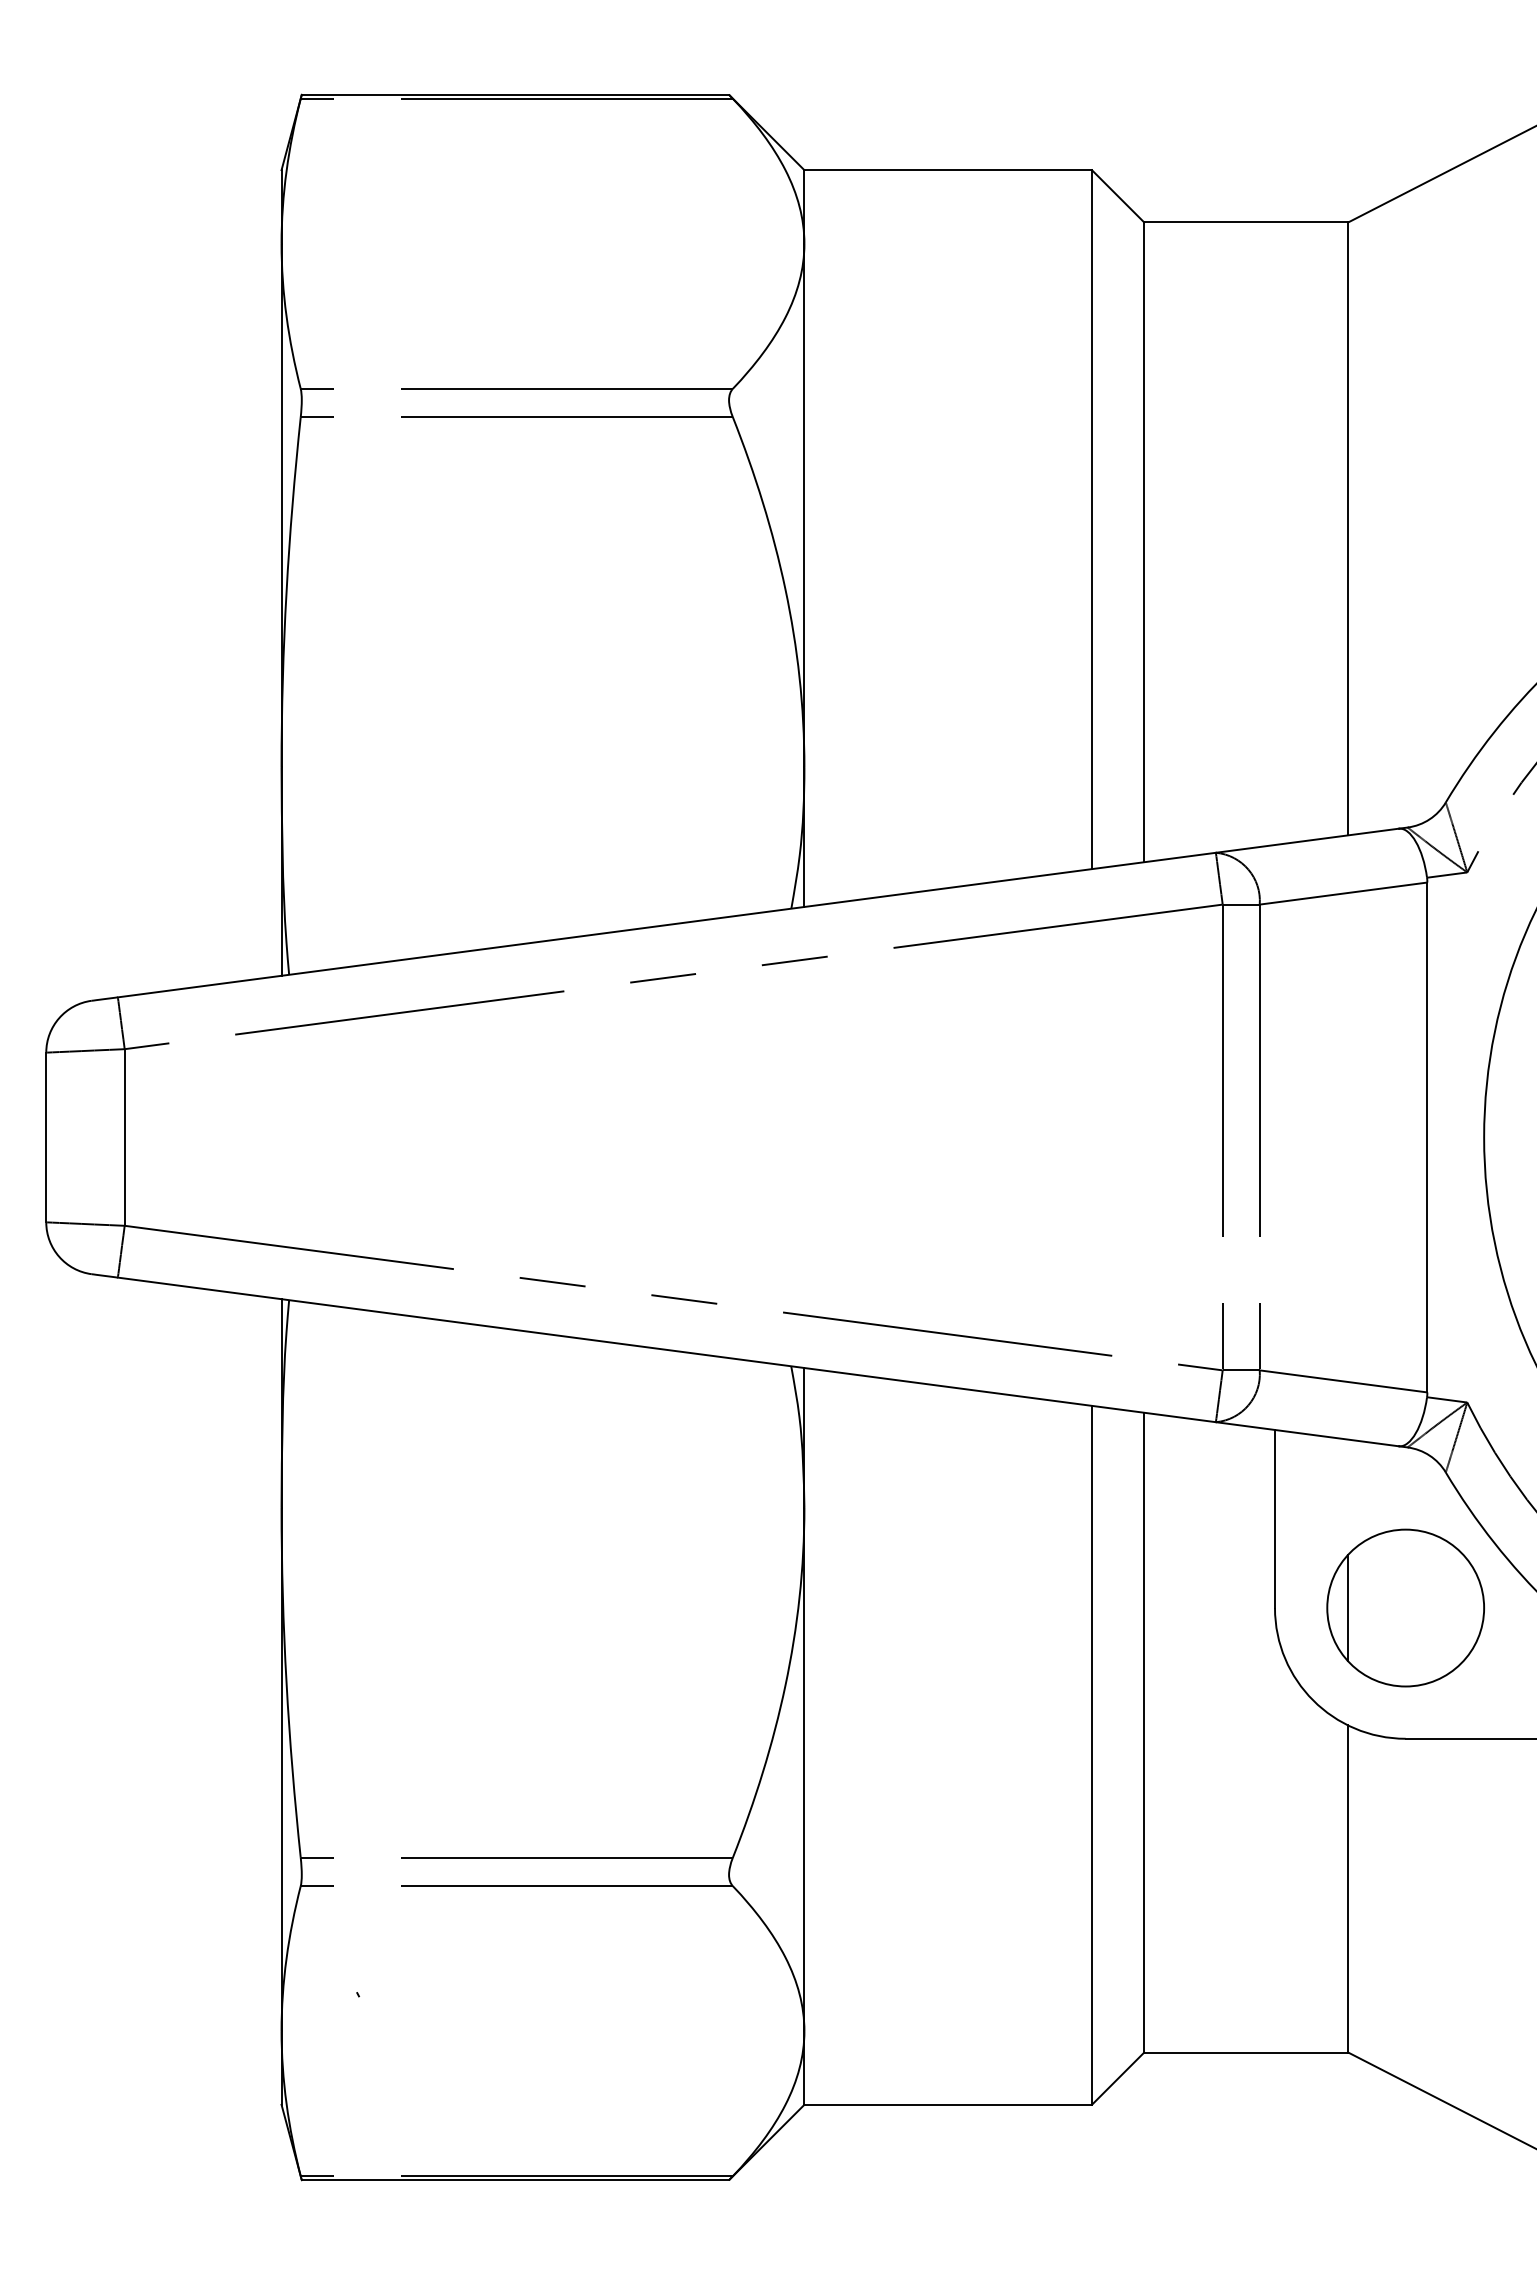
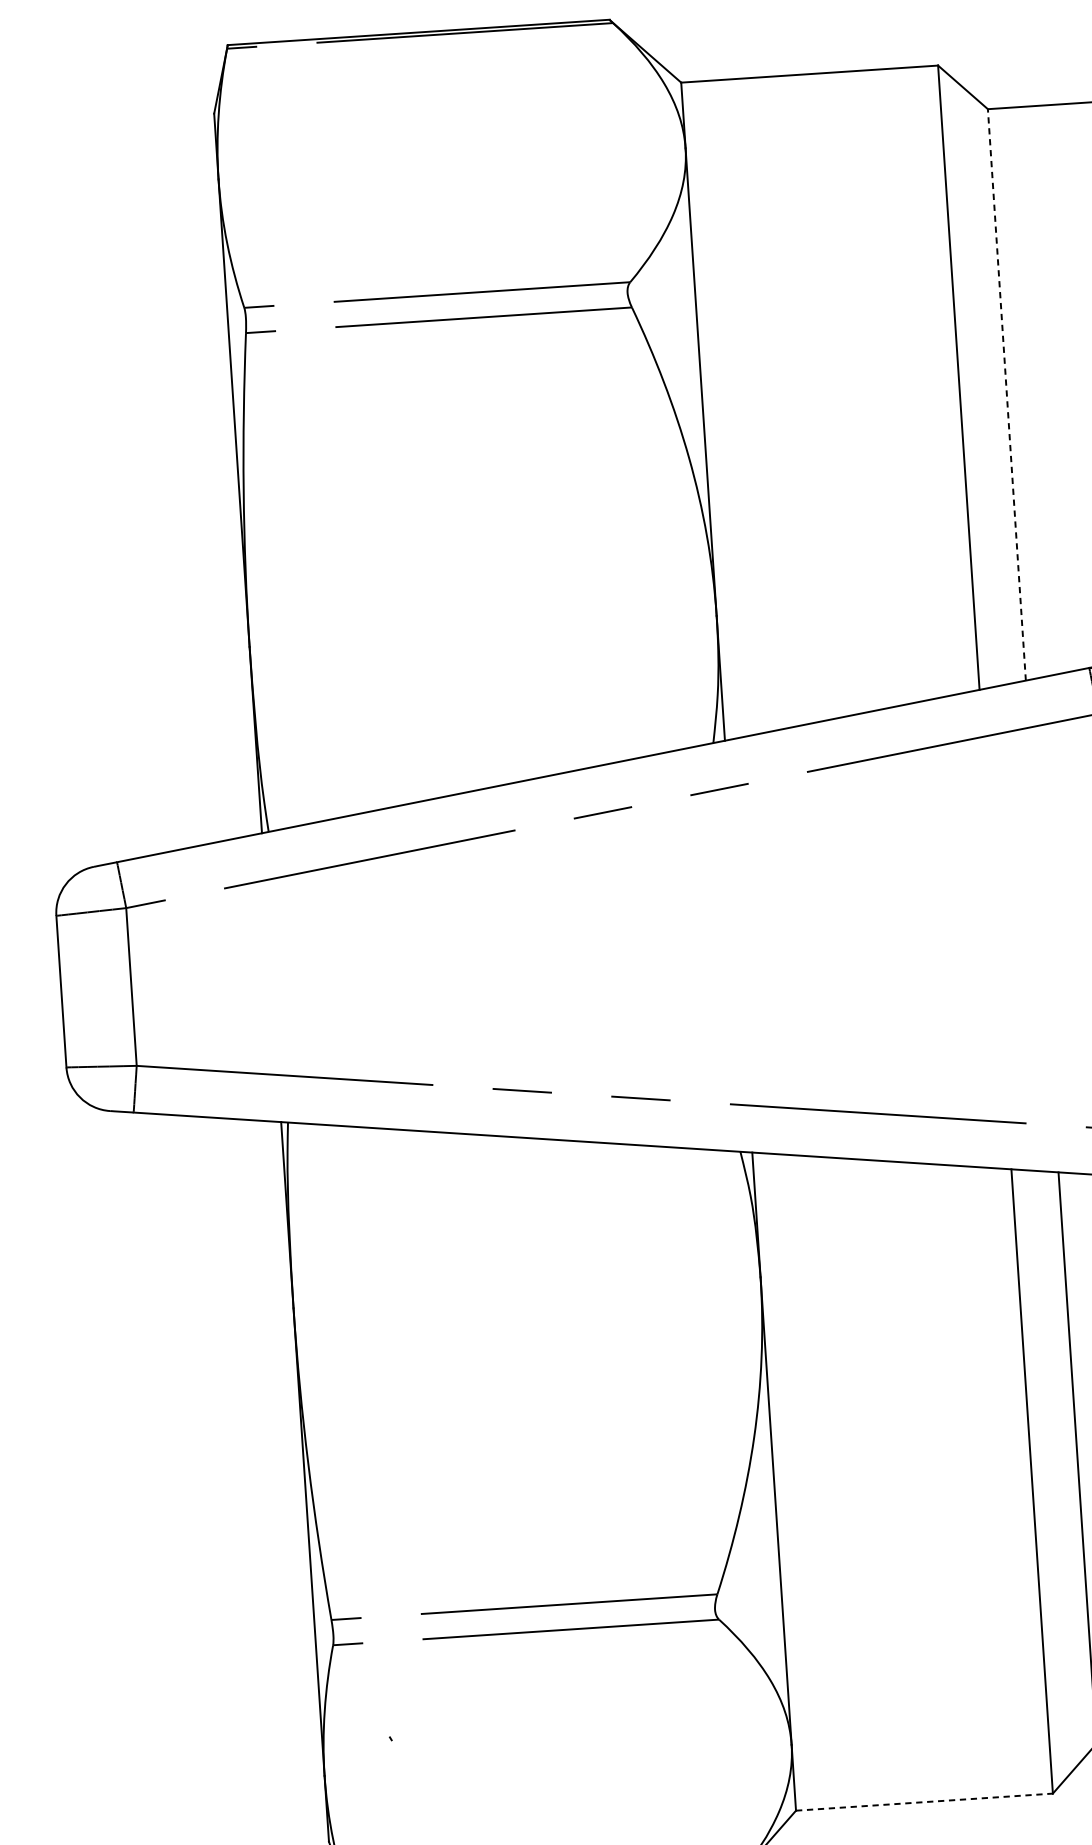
line: (1144, 542) -> (1007, 395), solid -> dashed
line: (948, 2104) -> (924, 1801), solid -> dashed

